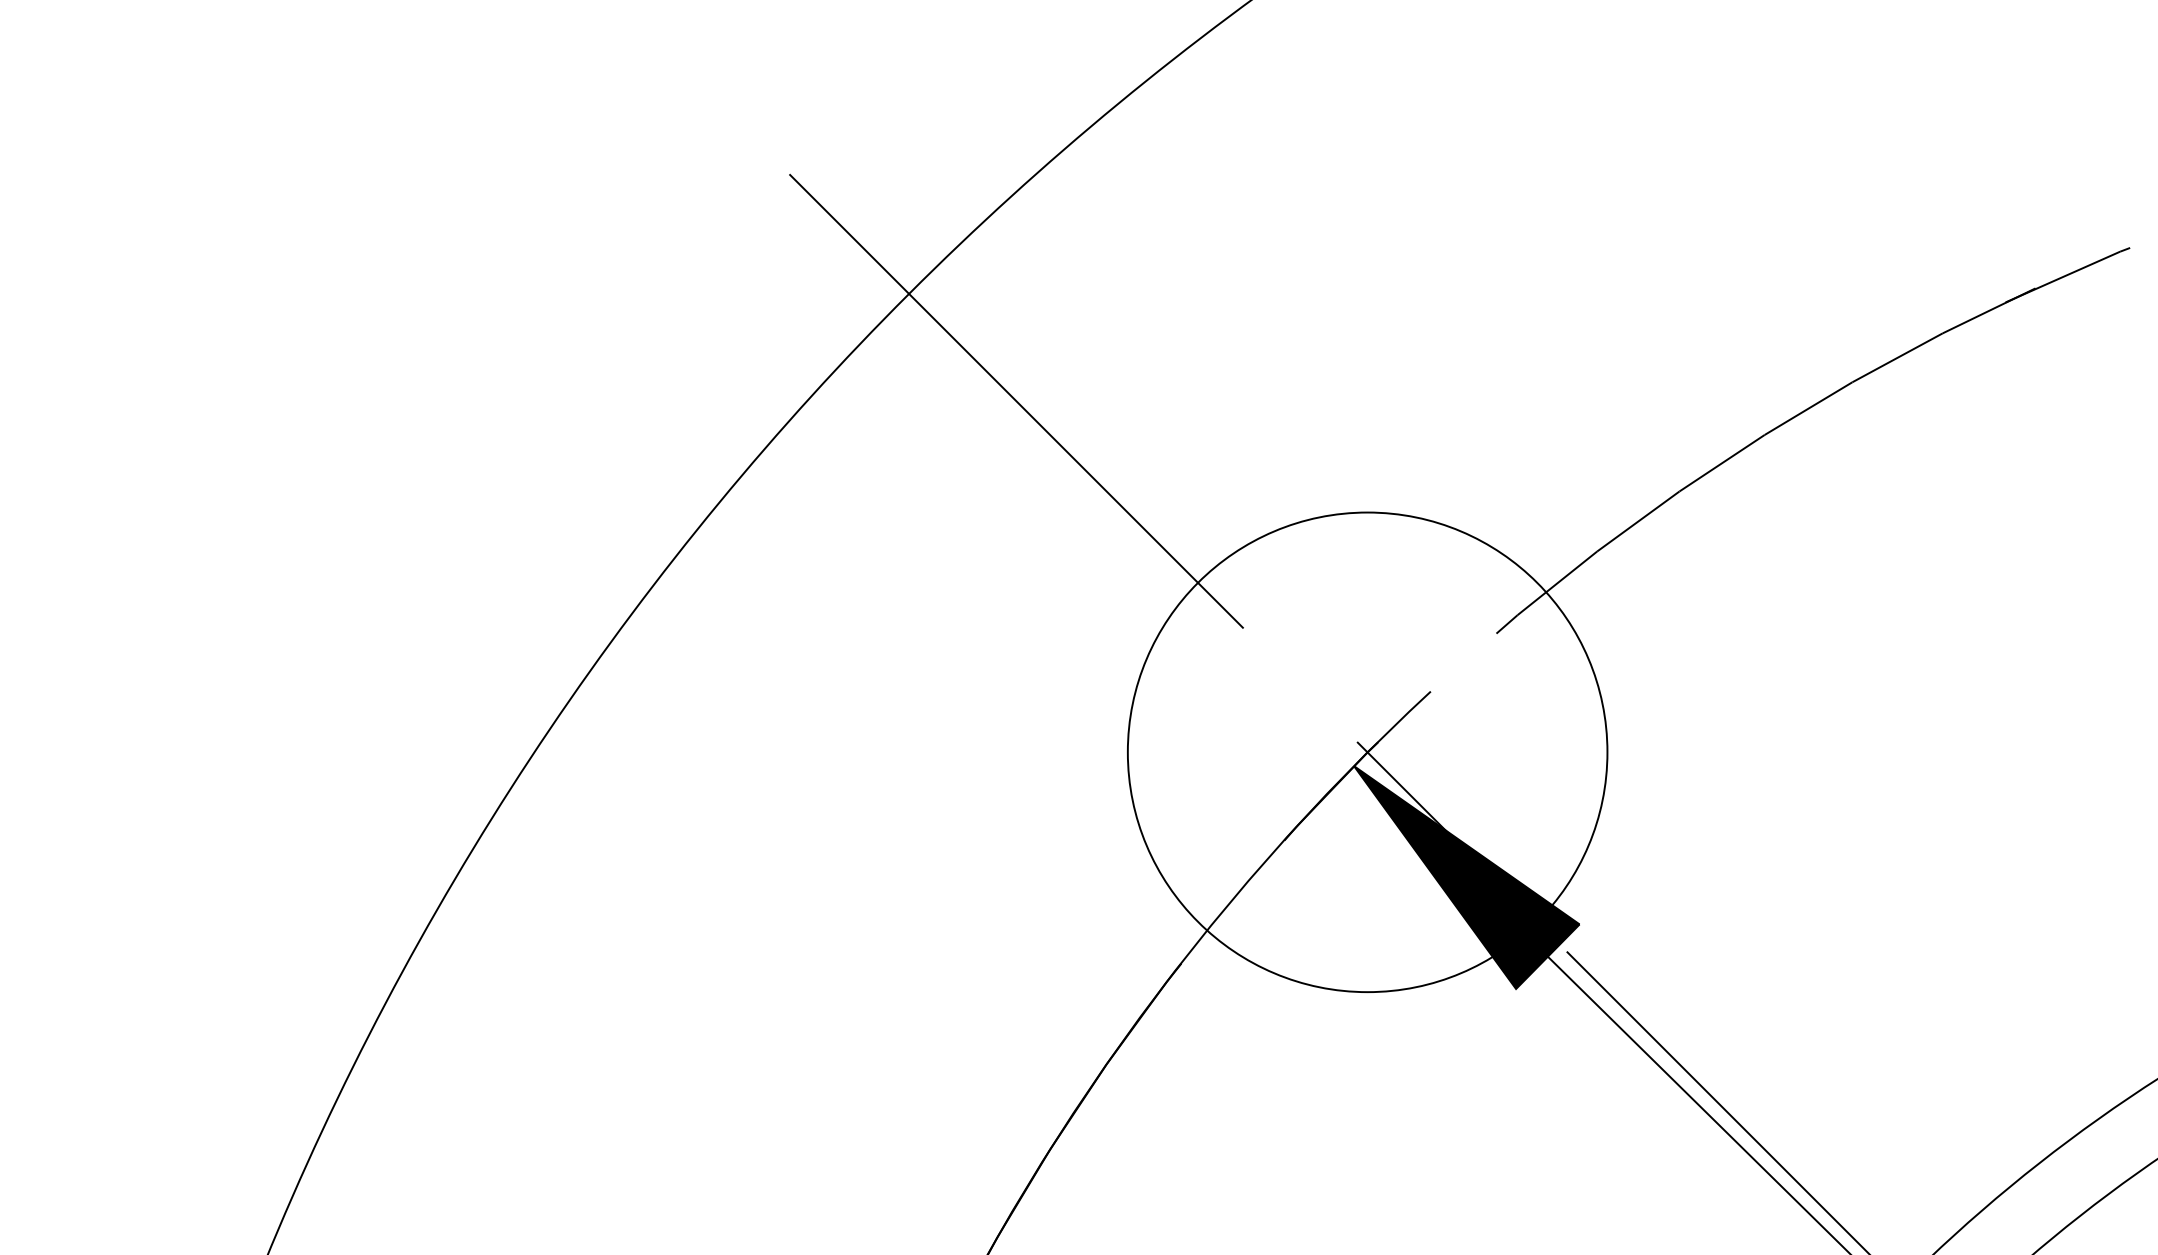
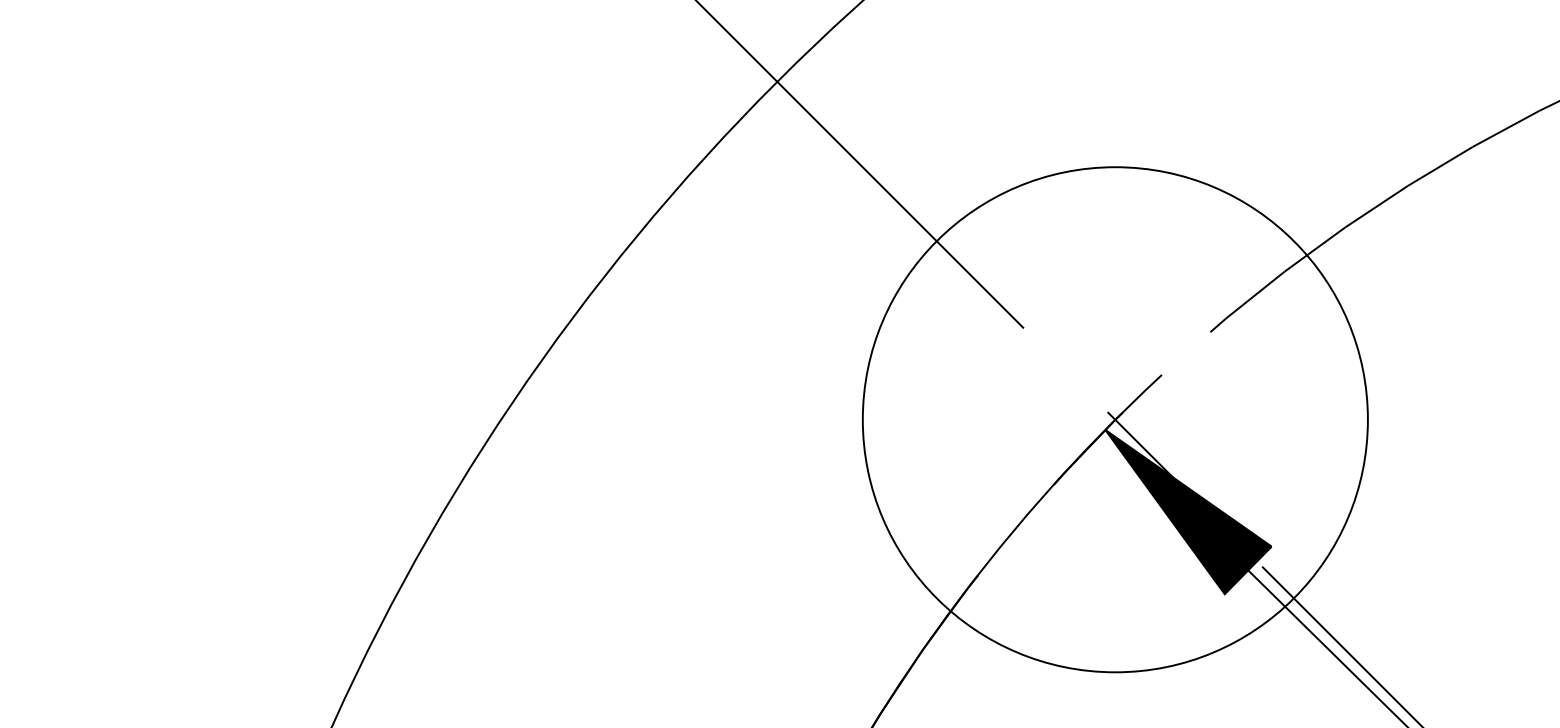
circle: (1367, 751) -> (1115, 419), size x1.43

